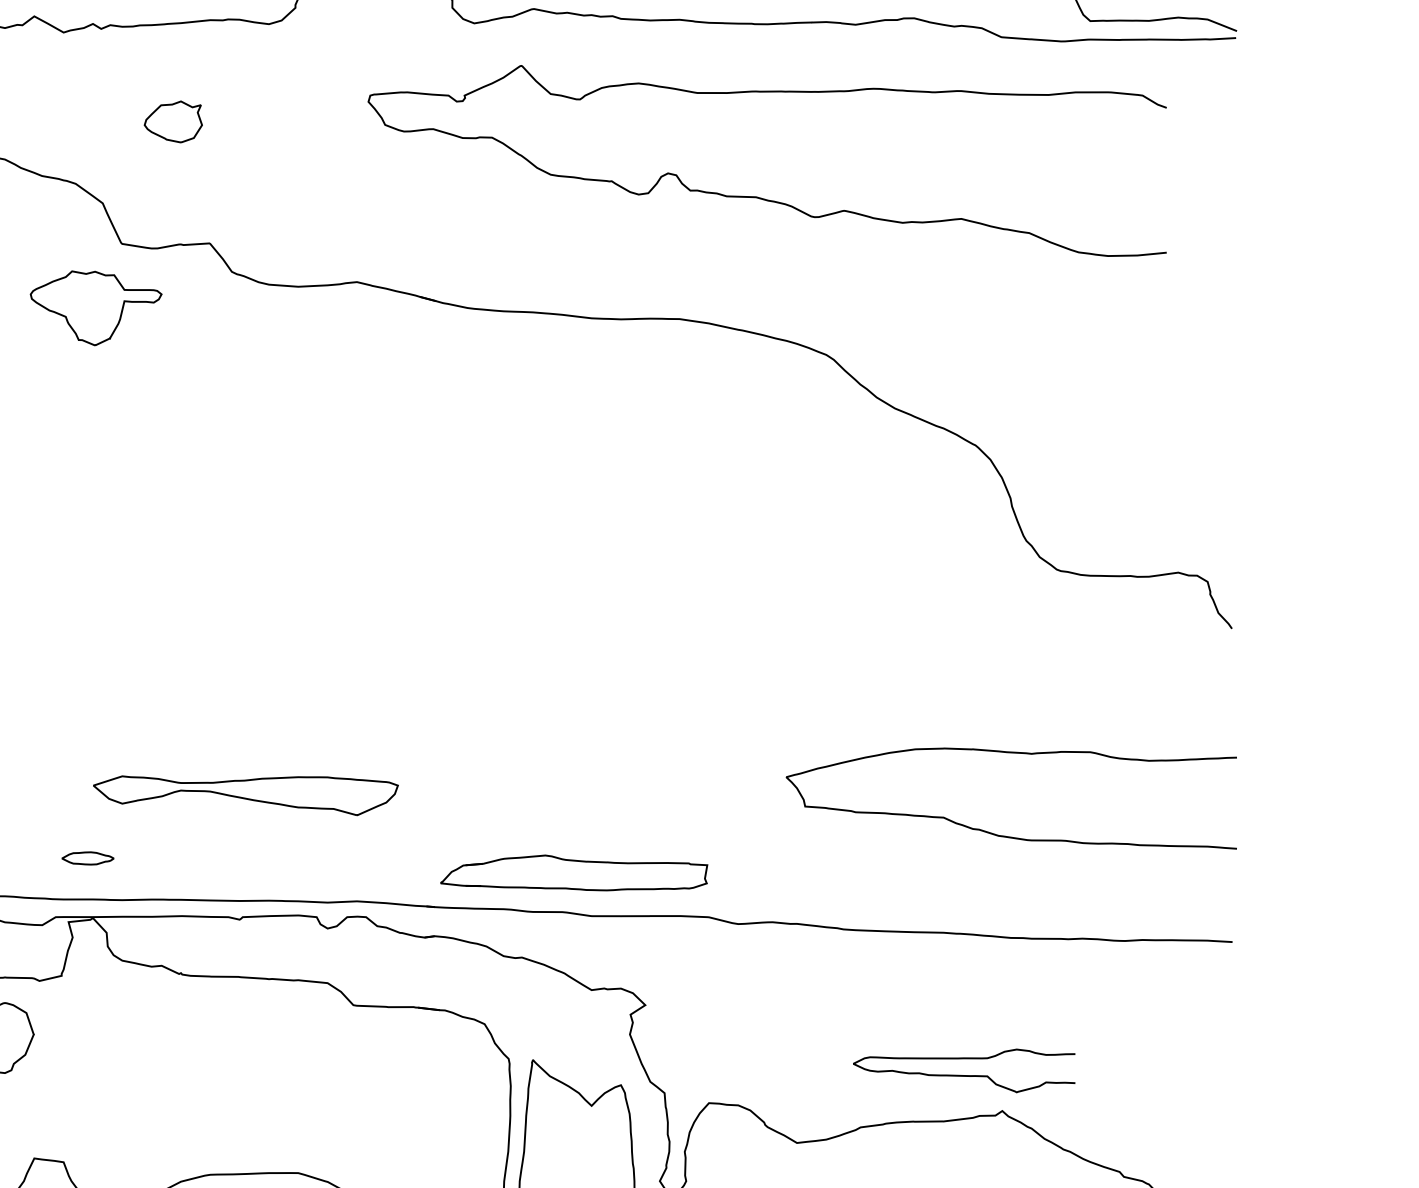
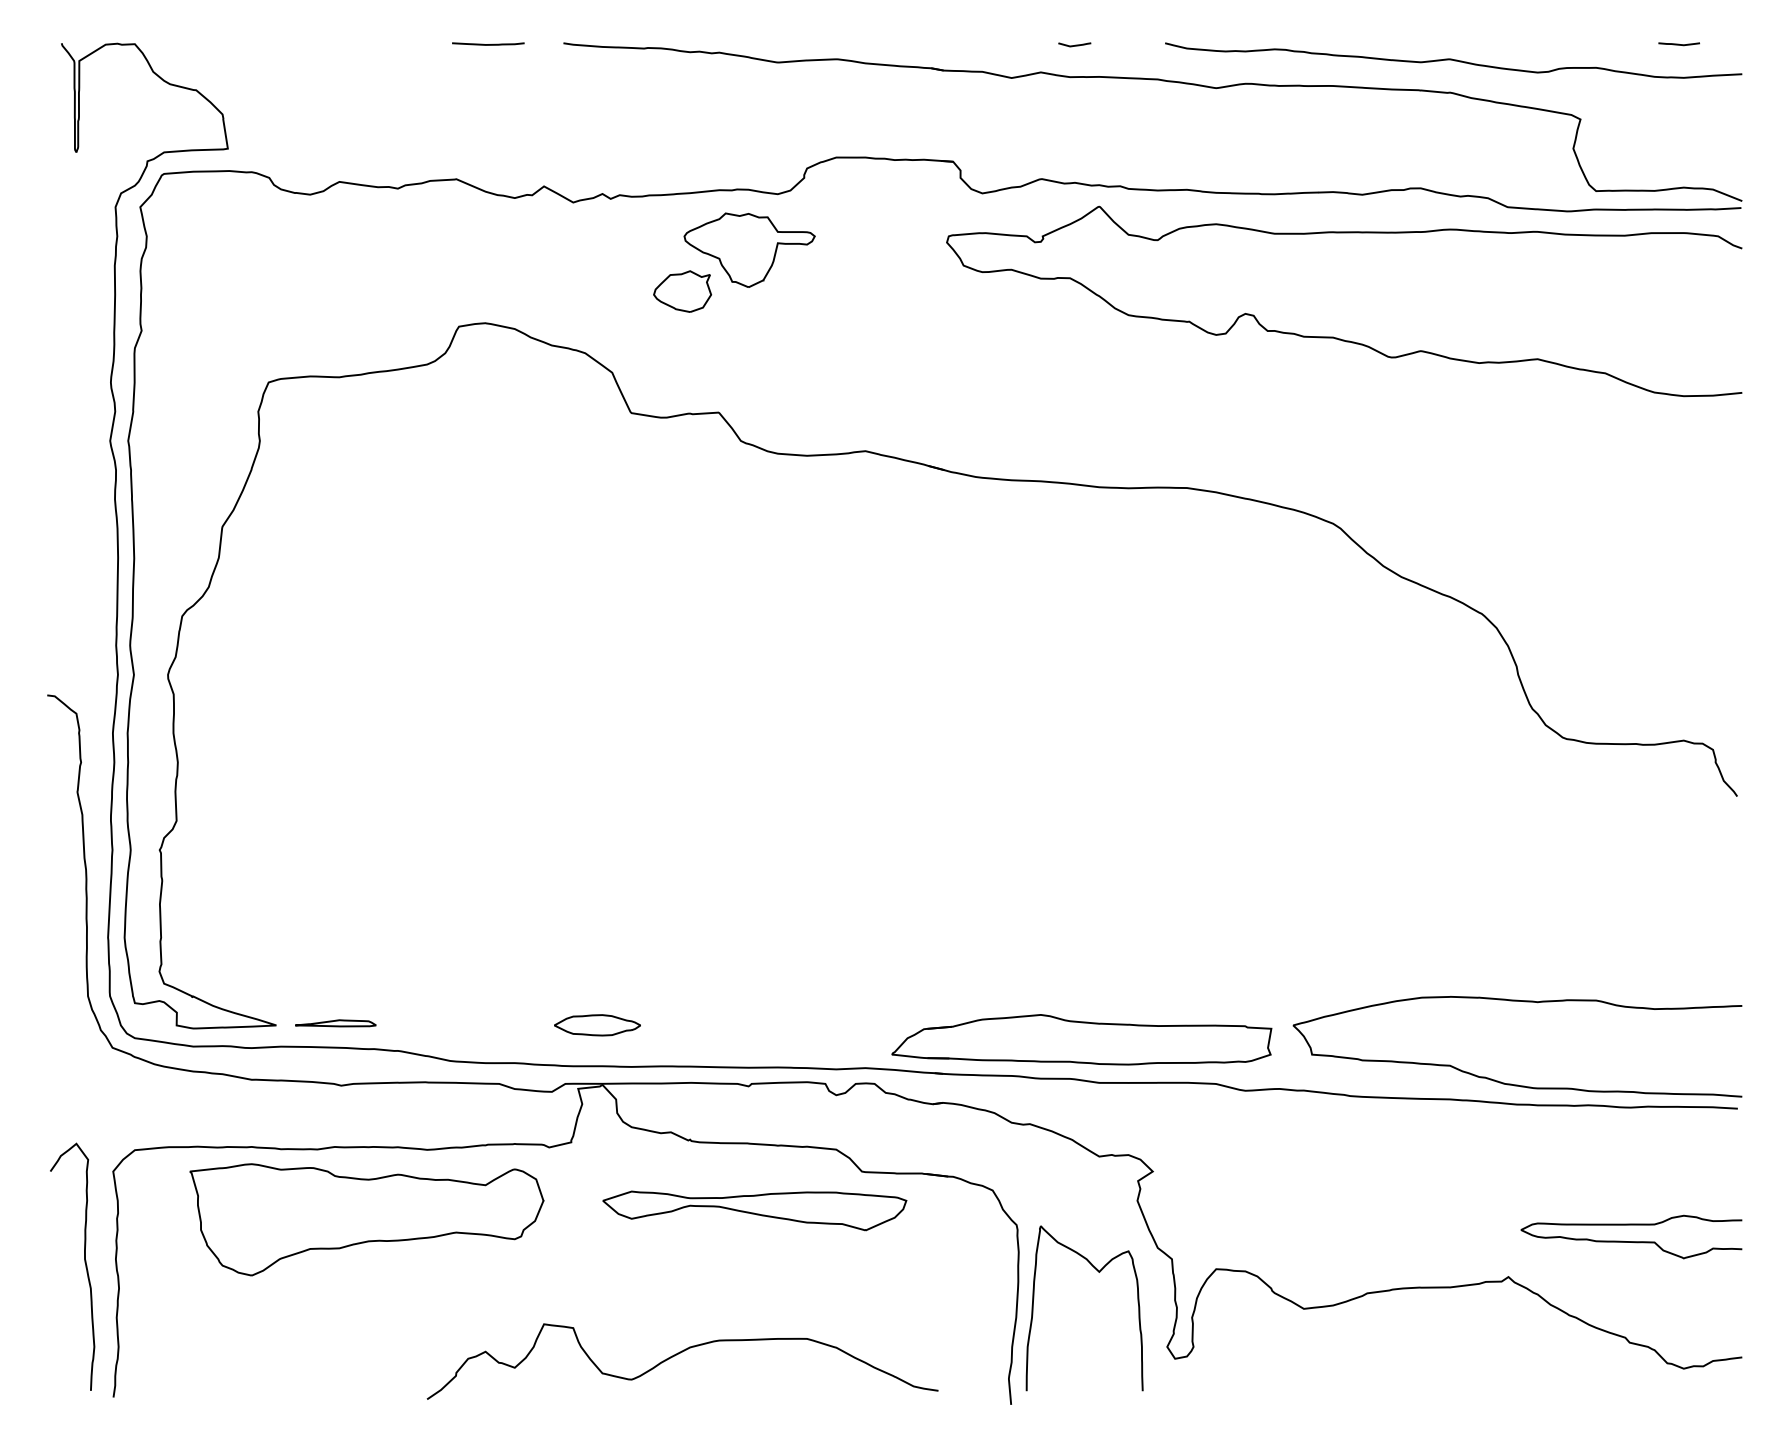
curve: (760, 197) -> (1337, 337), moved
part: (96, 307) -> (749, 249), moved
part: (245, 795) -> (754, 1210), moved
curve: (1005, 835) -> (1511, 1083), moved
part: (87, 858) -> (597, 1025), size x1.67
part: (573, 872) -> (1081, 1039), size x1.43
curve: (964, 1075) -> (1631, 1241), moved

